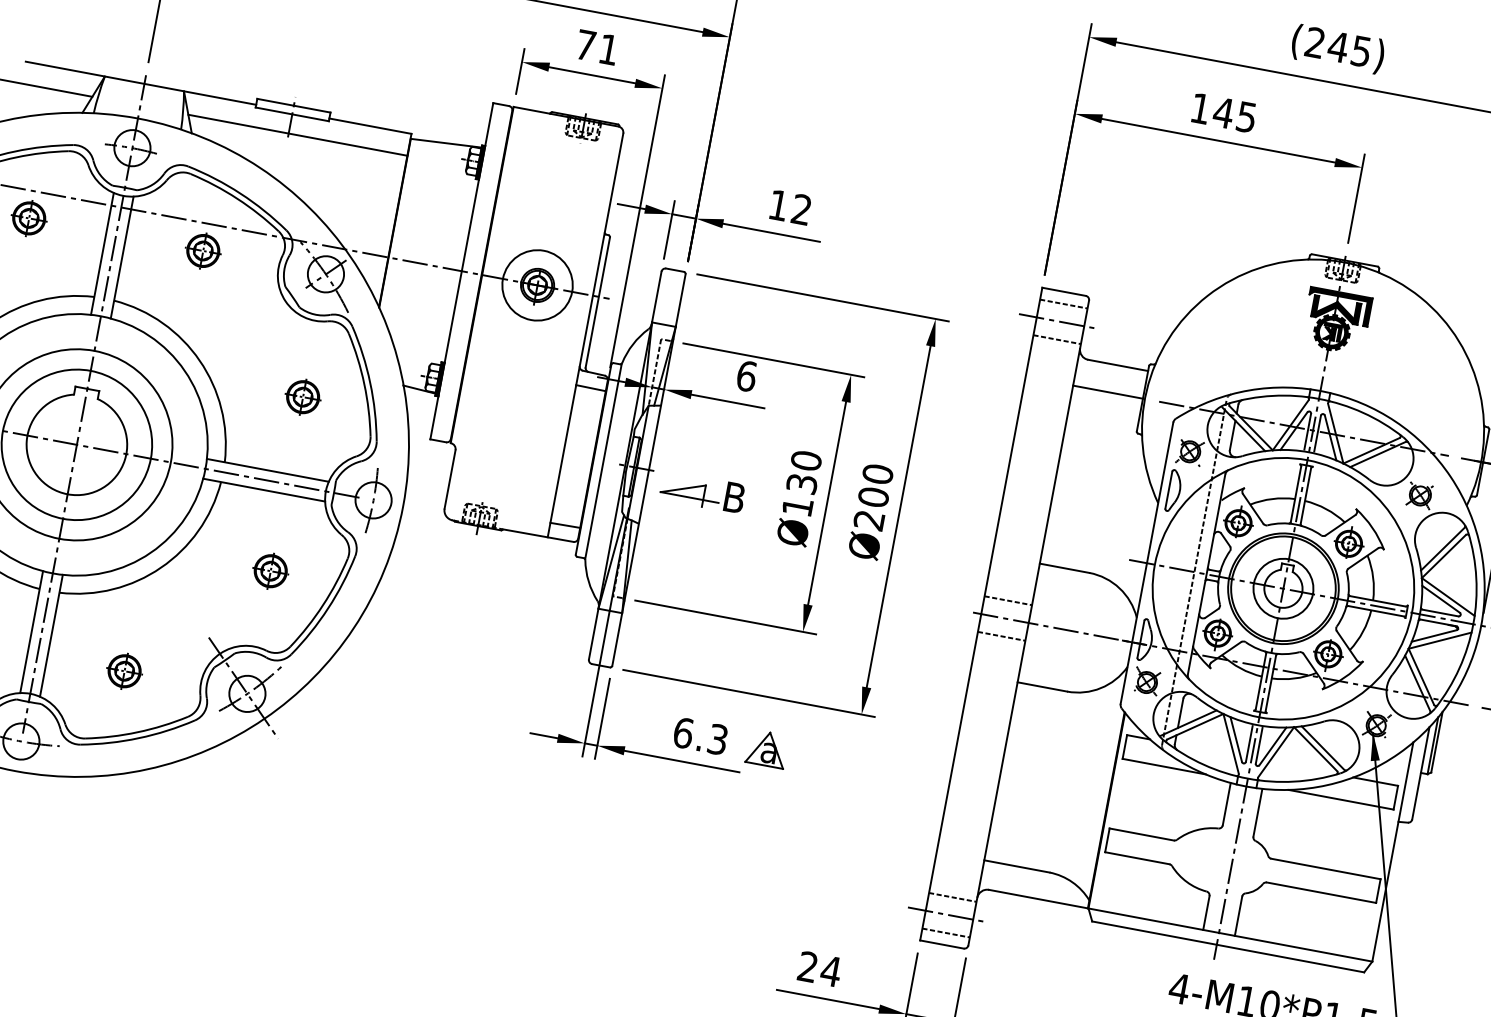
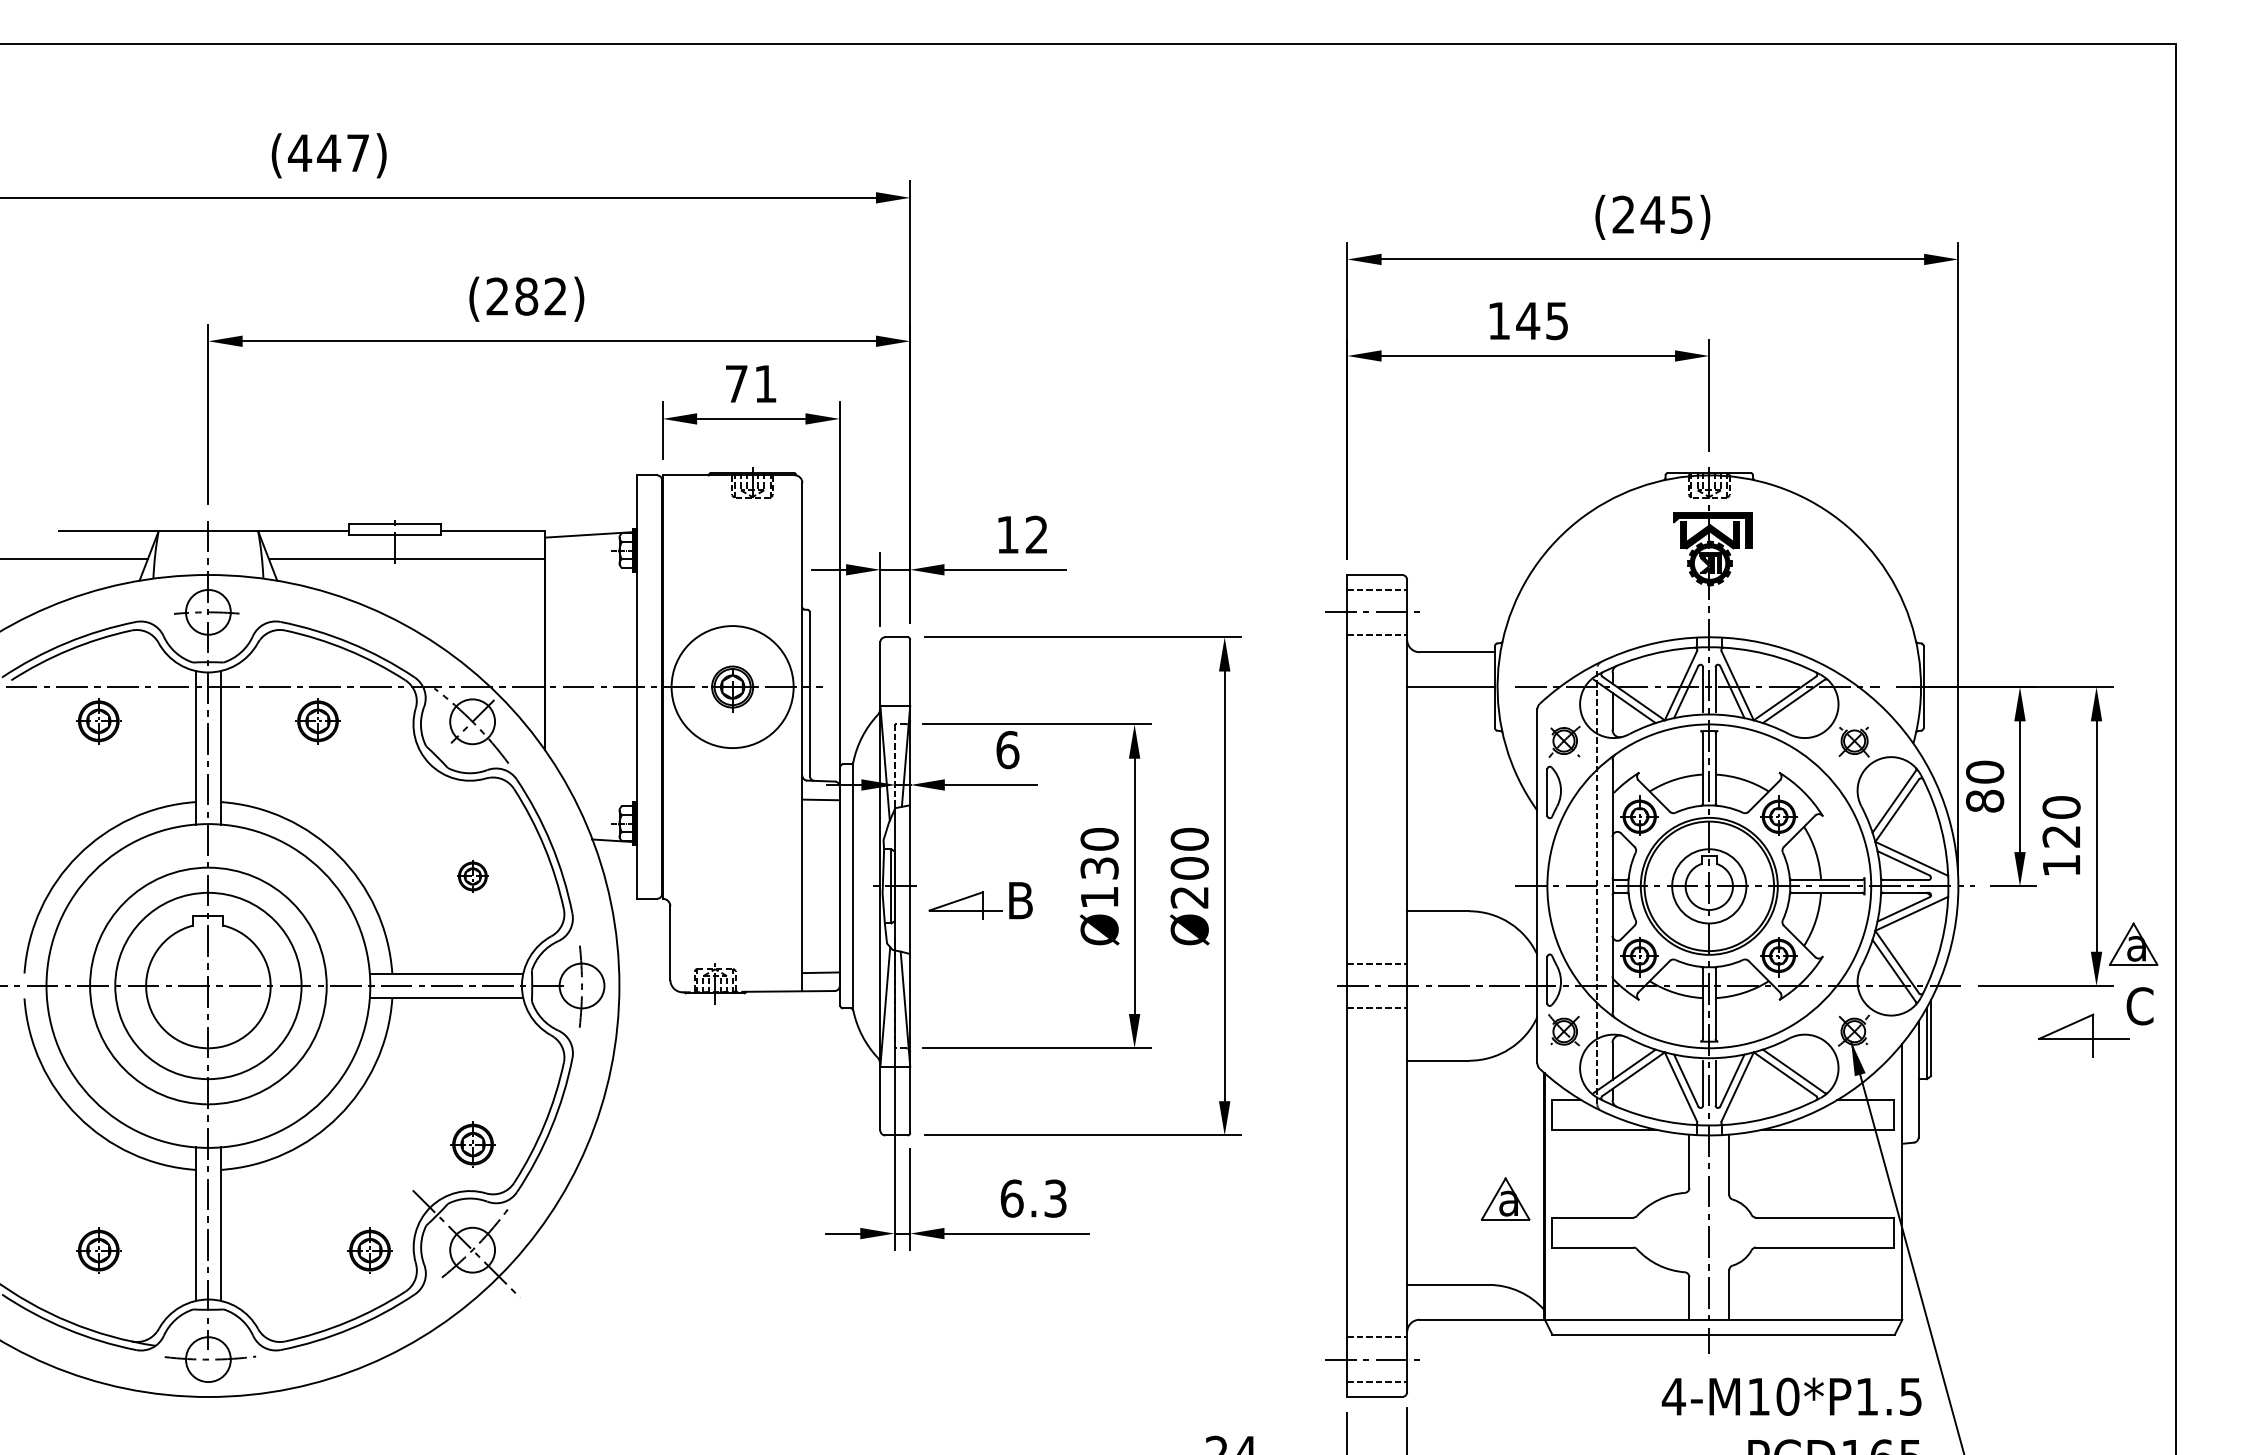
circle: (537, 284) -> (732, 686), size x1.4
part: (302, 397) -> (472, 876), size x0.7
part: (270, 571) -> (472, 1144), moved
part: (124, 671) -> (369, 1250), moved
part: (767, 748) -> (1505, 1198), moved

